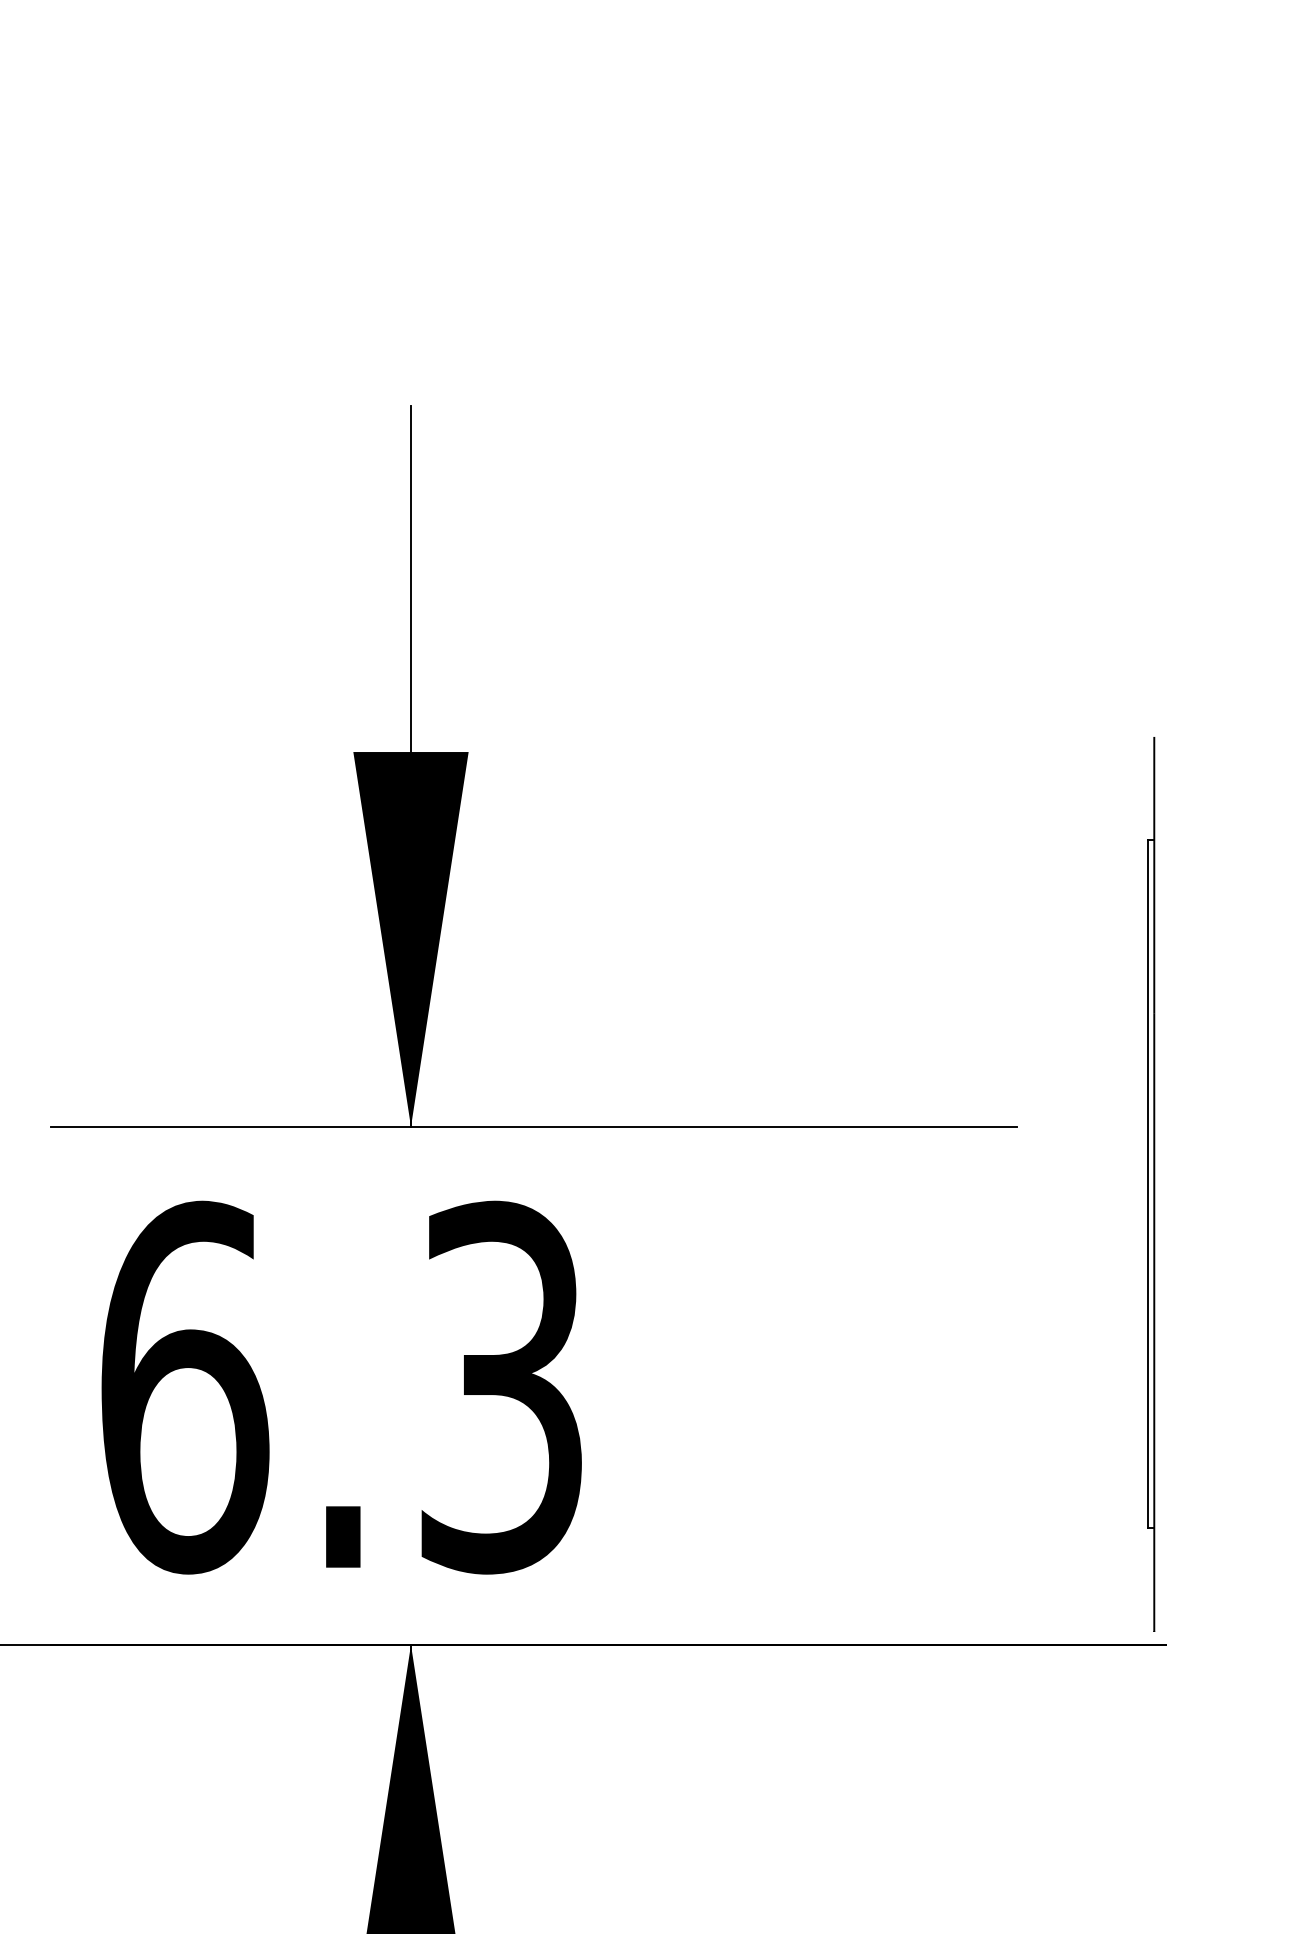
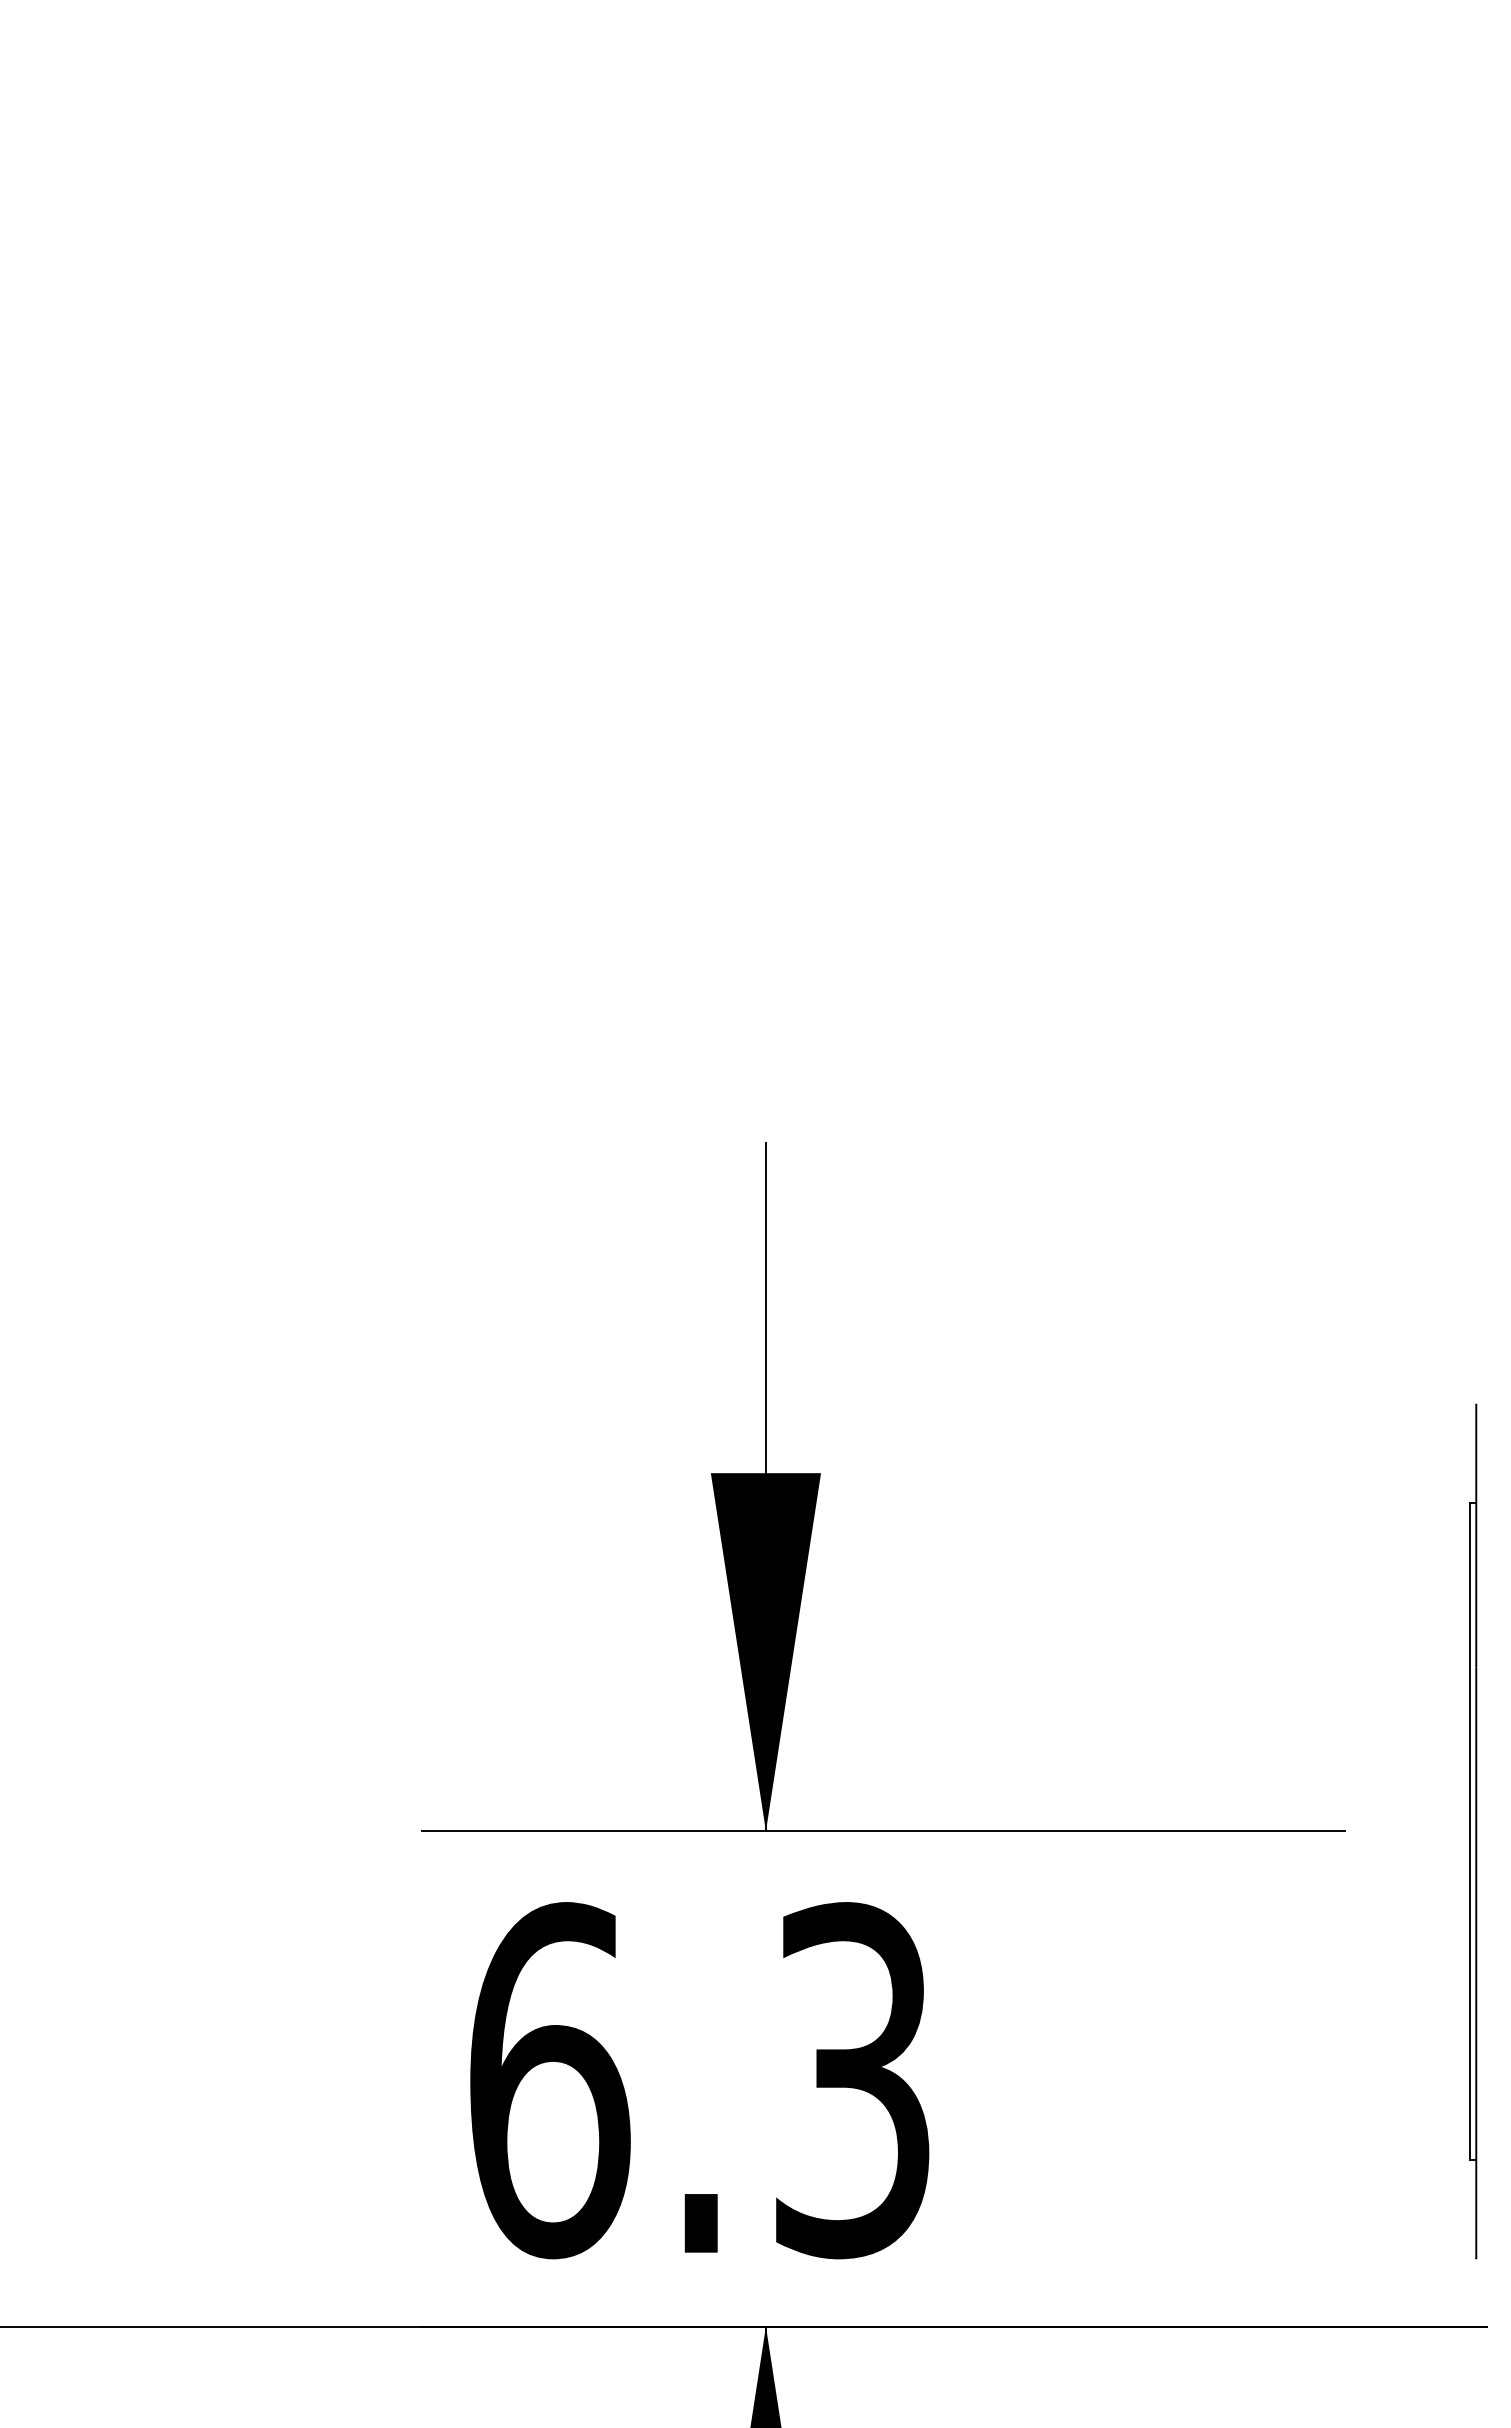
part: (1151, 1184) -> (1473, 1831), moved

